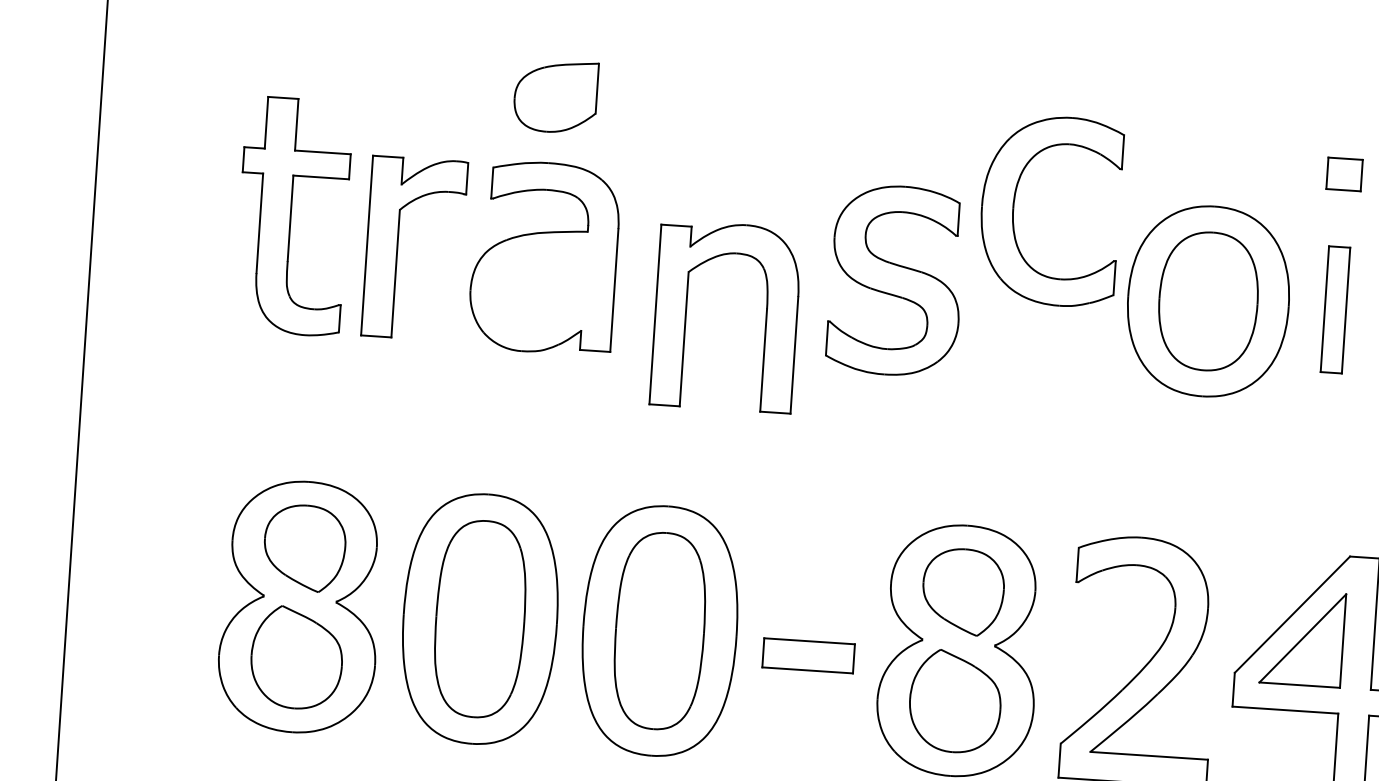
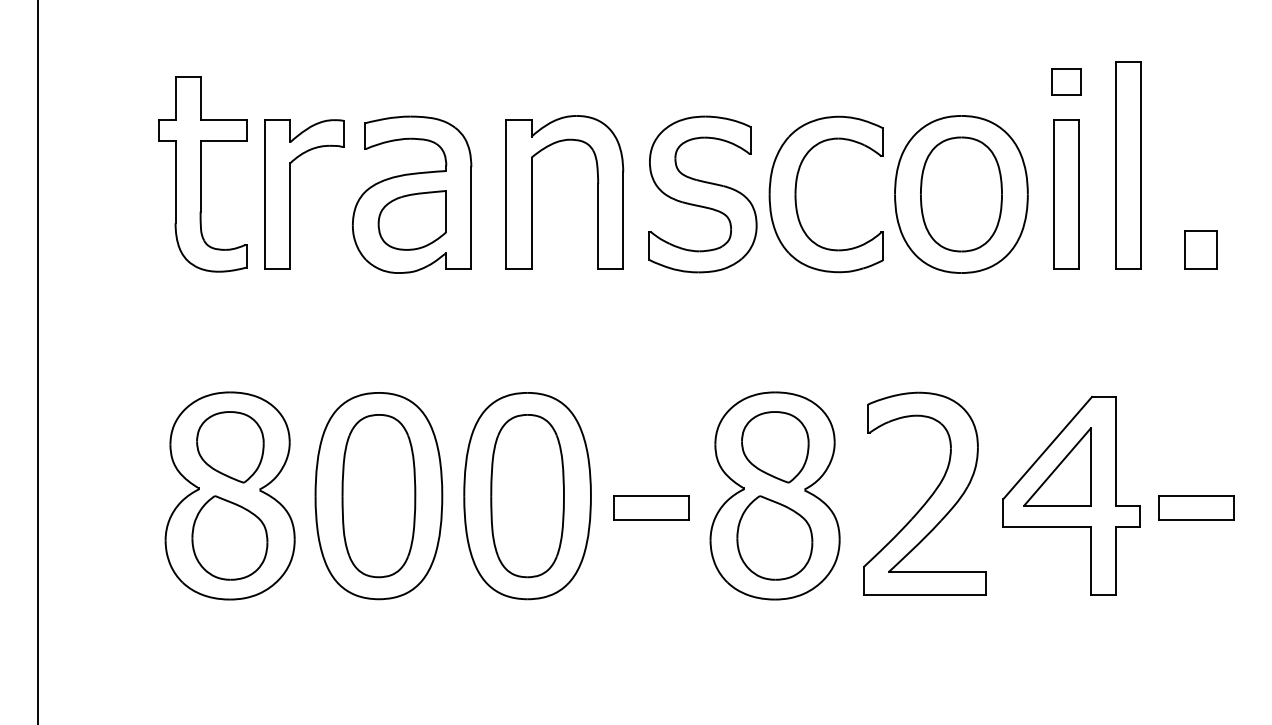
part: (554, 96) -> (411, 220), moved
part: (1014, 208) -> (796, 194), moved
part: (1335, 309) -> (1066, 194), size x1.43
part: (687, 314) -> (532, 192), moved

